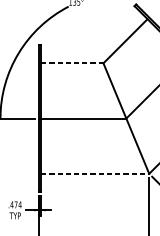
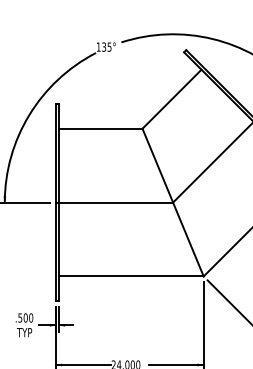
line: (72, 63) -> (100, 128), dashed -> solid
line: (95, 173) -> (131, 276), dashed -> solid
text: (15, 204) -> (25, 317), .474 -> .500

